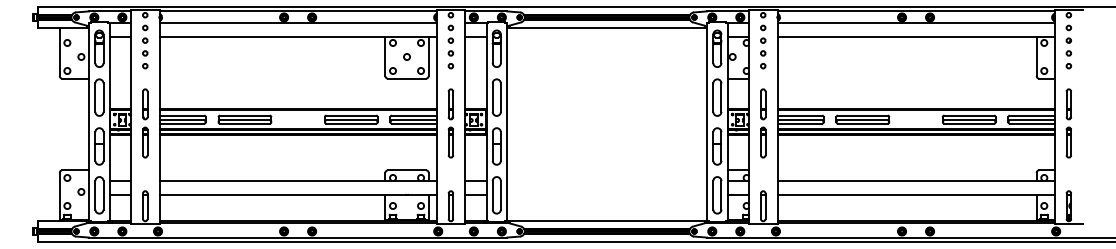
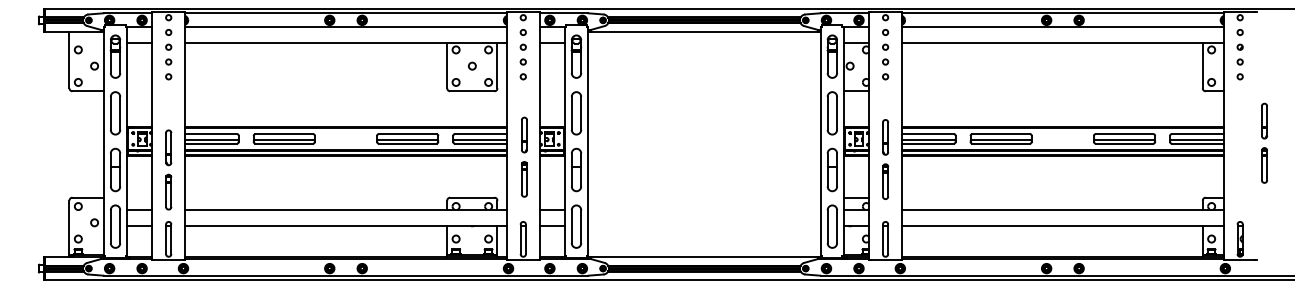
part: (145, 123) -> (168, 170), moved
part: (450, 123) -> (523, 157), moved
part: (763, 123) -> (885, 159), moved
part: (1068, 123) -> (1264, 143), moved

